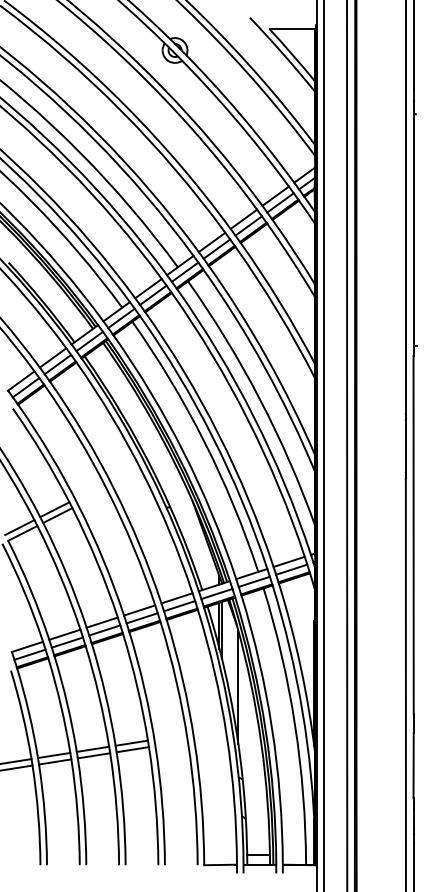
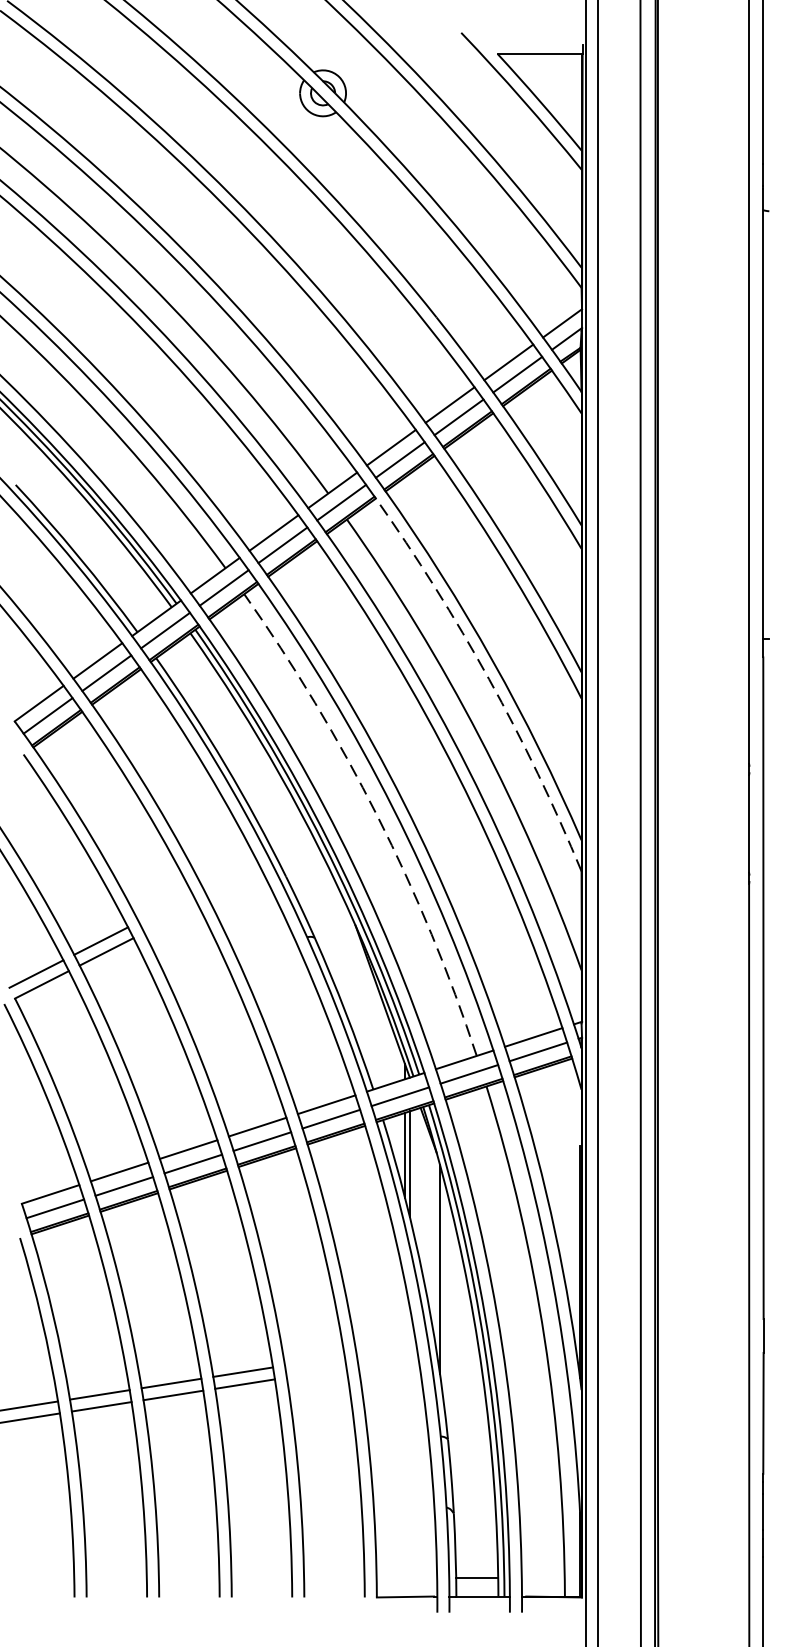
arc: (265, 367) -> (489, 678), solid -> dashed
arc: (204, 442) -> (377, 817), solid -> dashed

